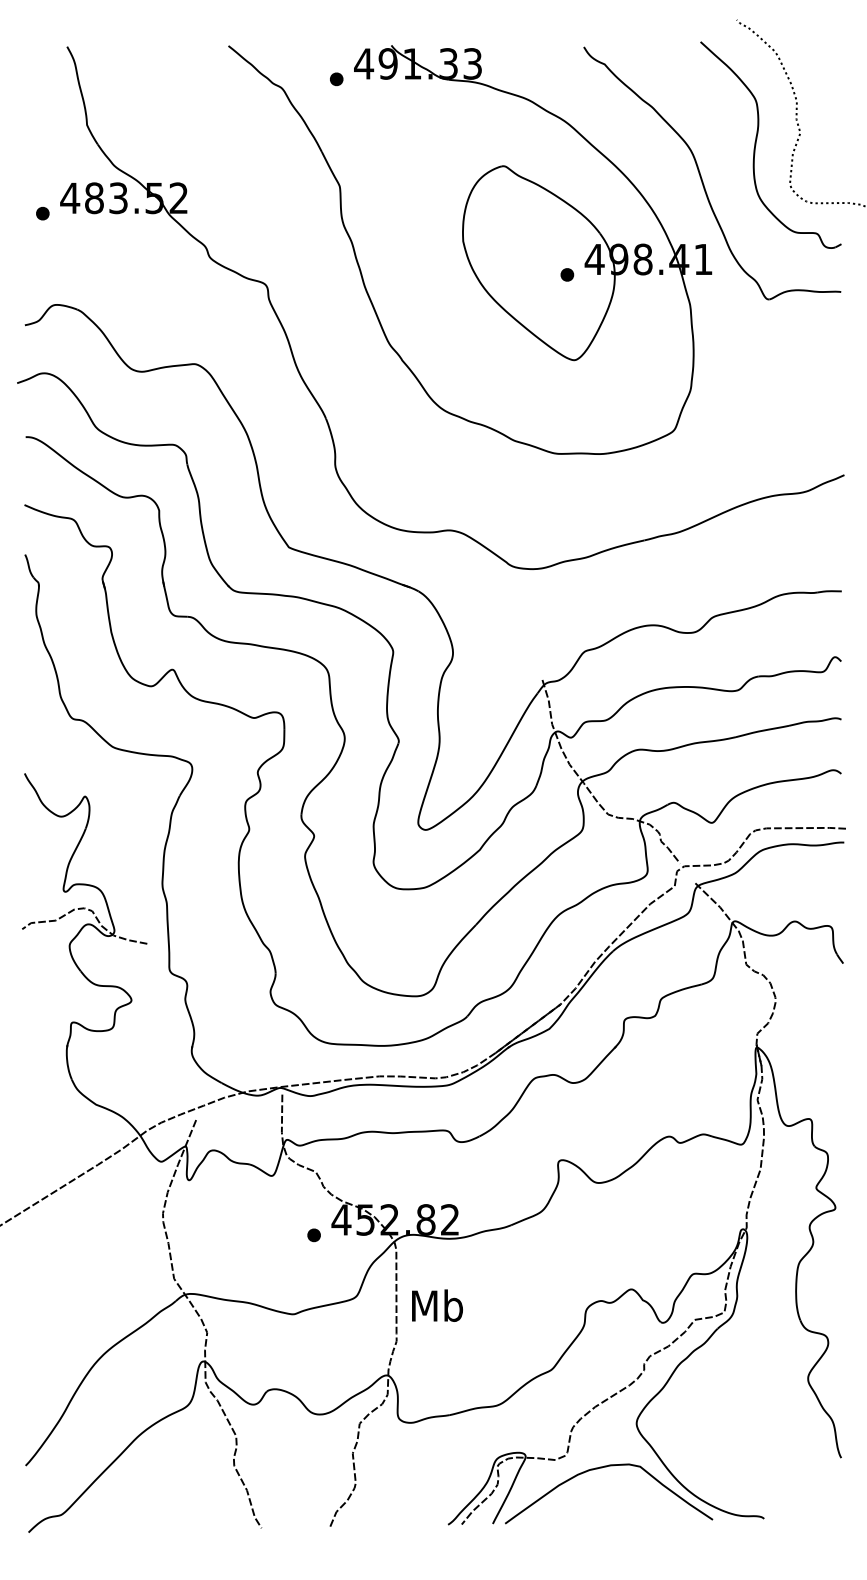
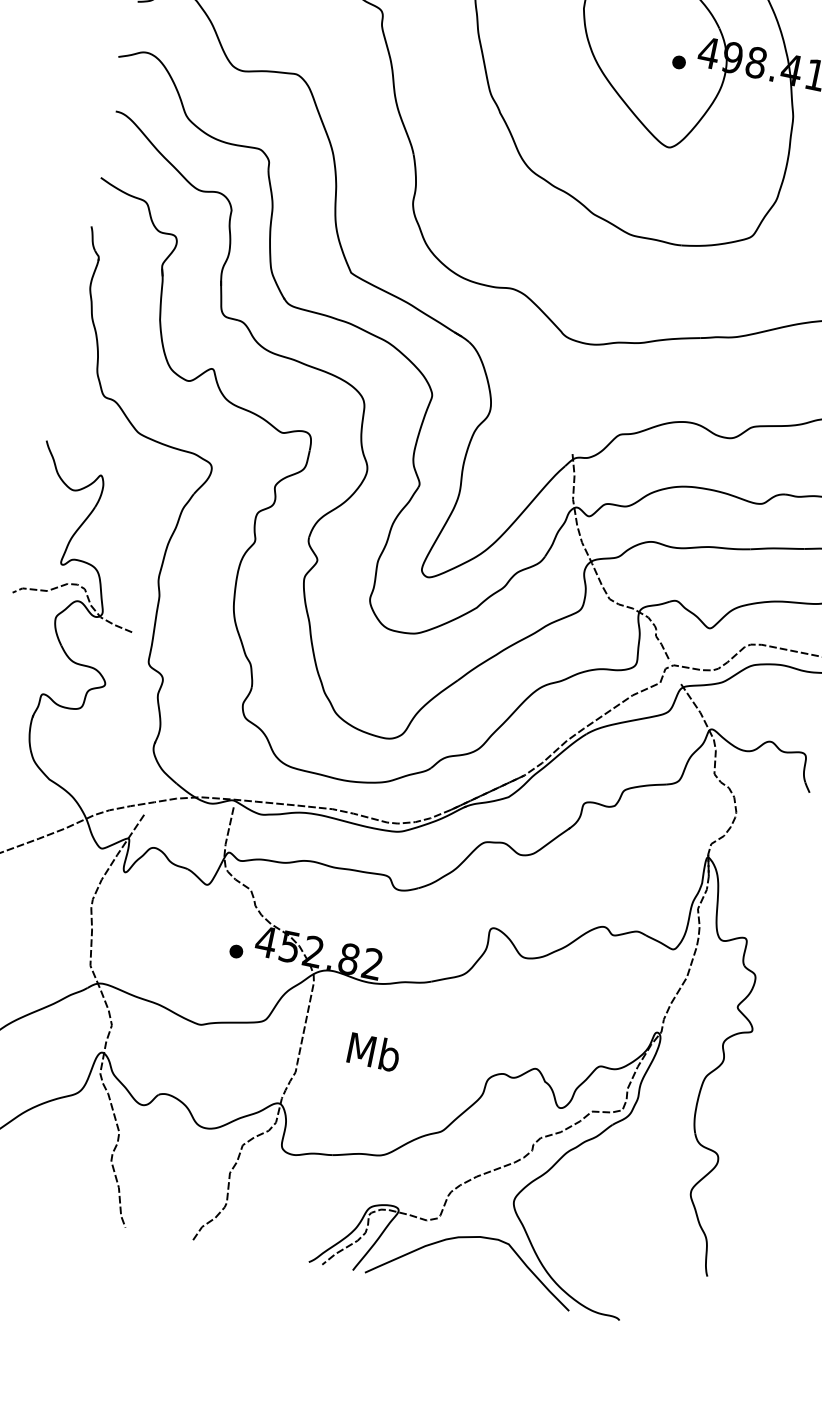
text: (437, 1305) -> (374, 1051), moved

